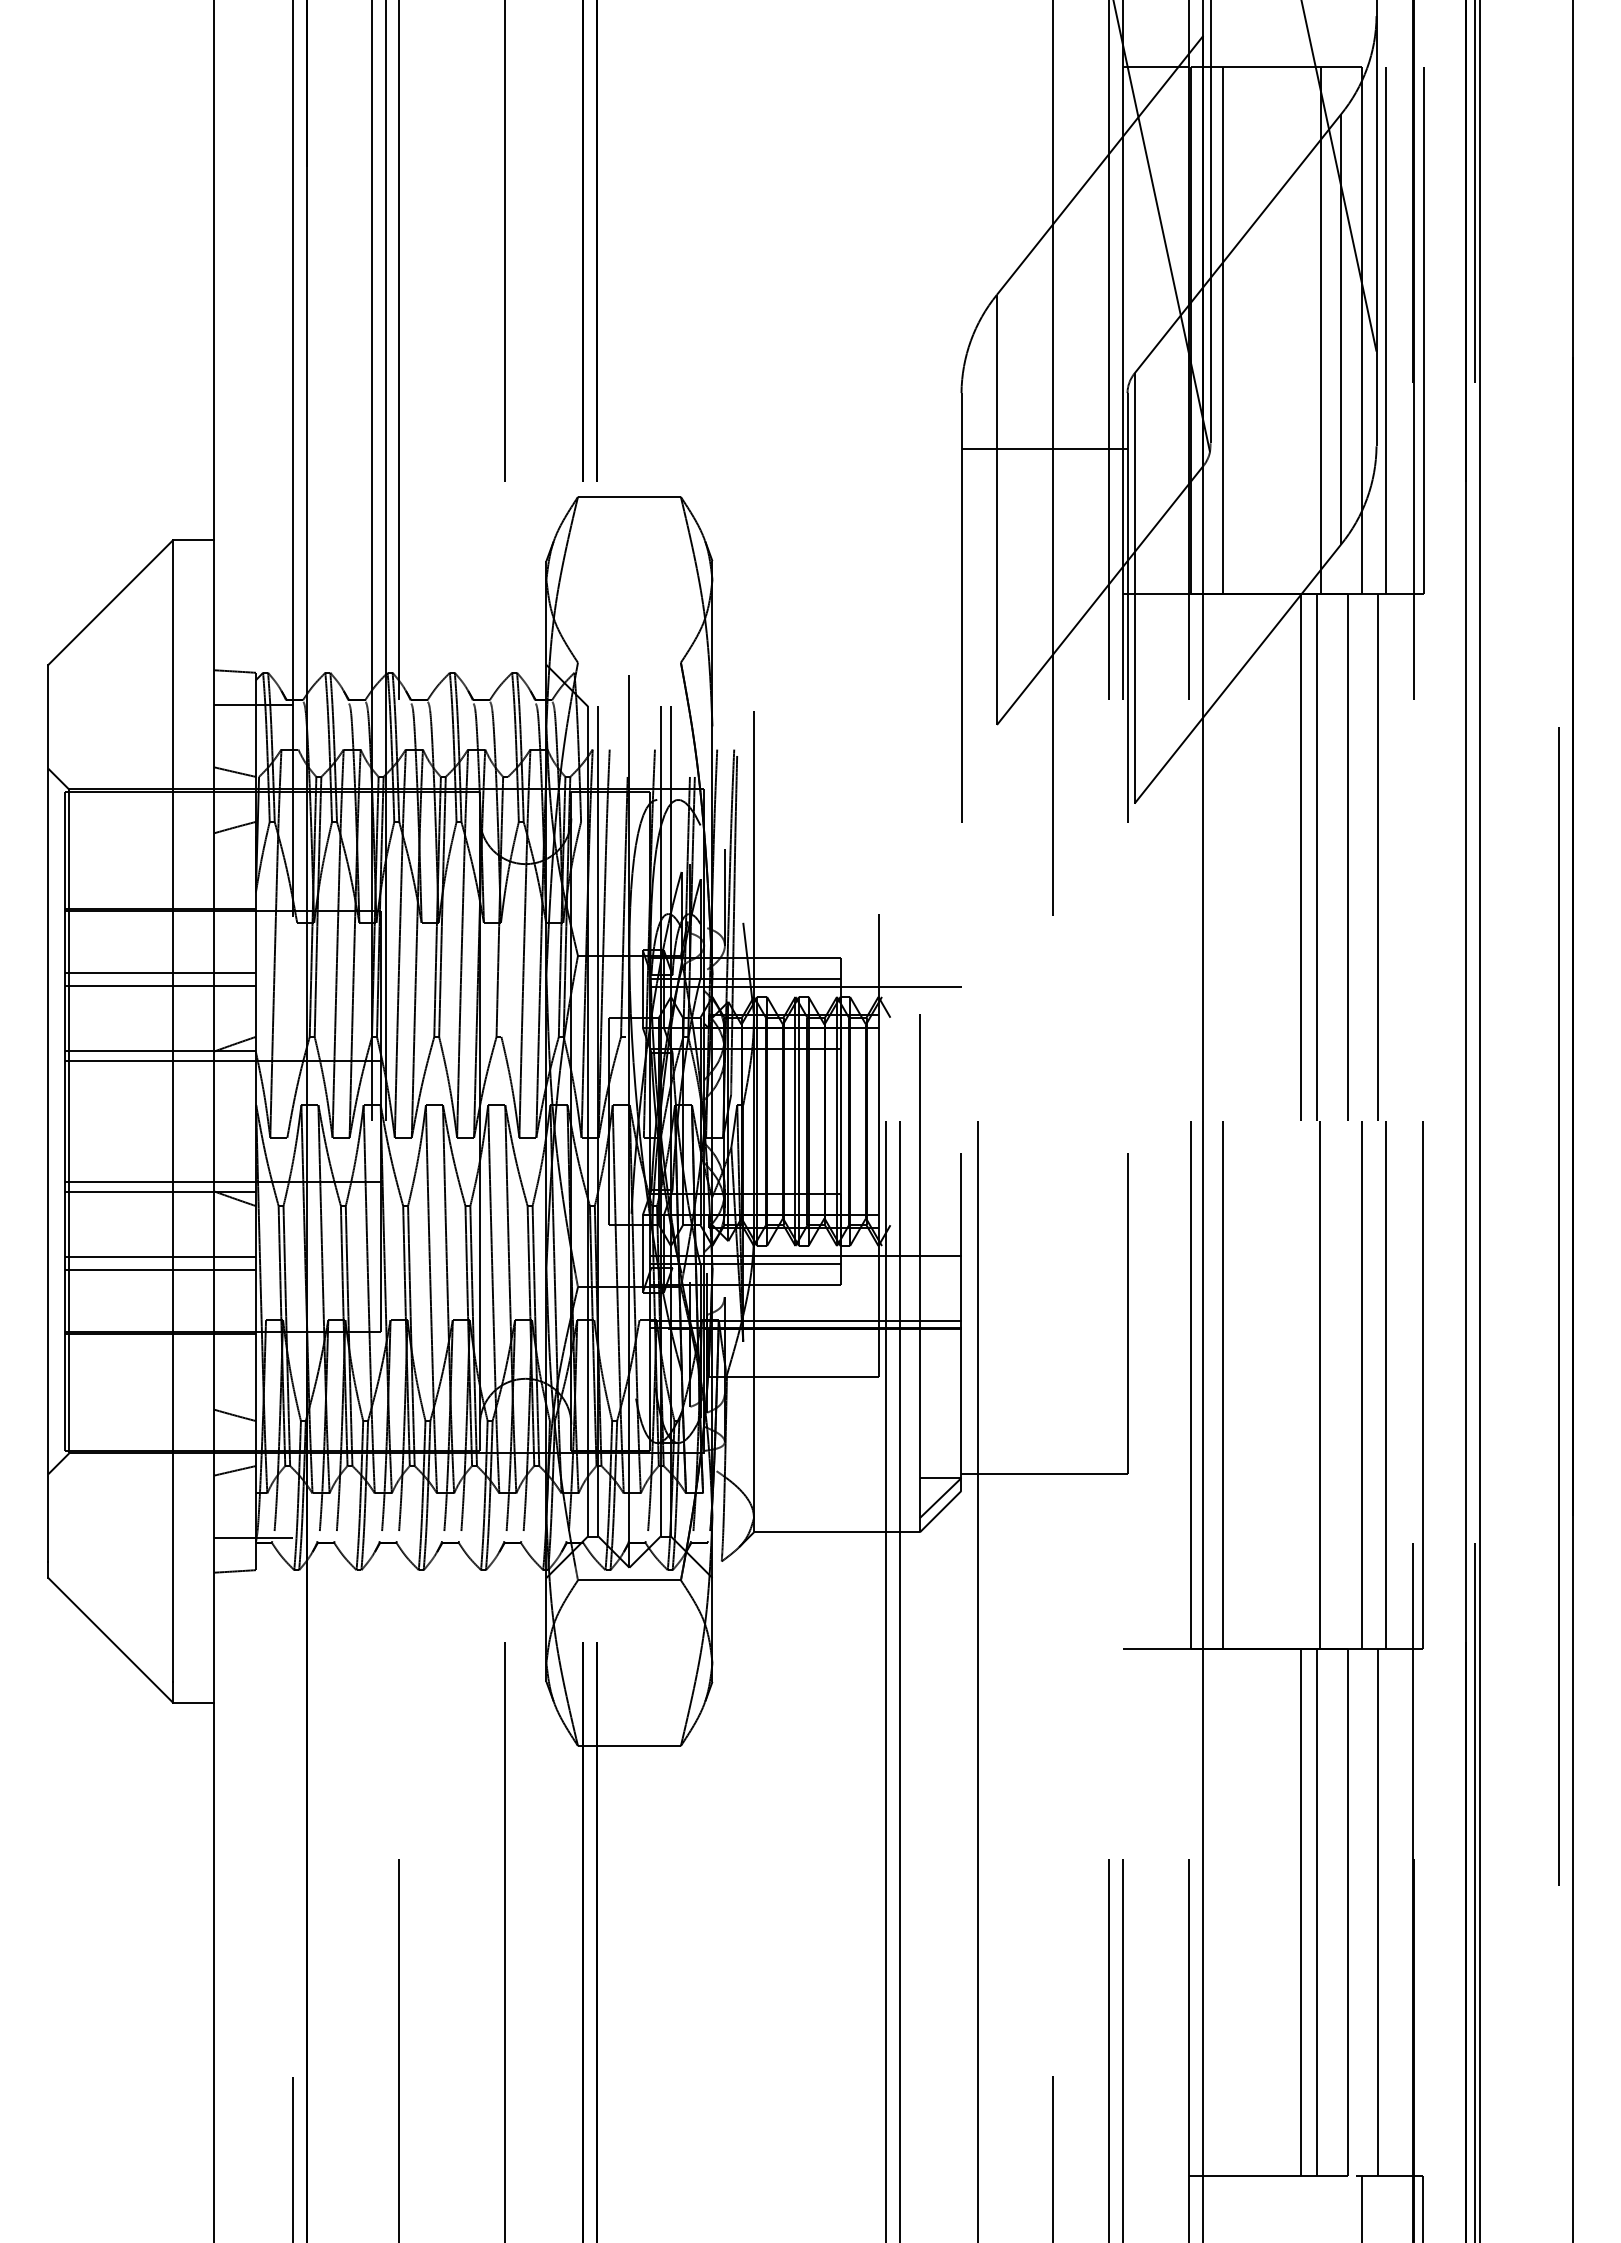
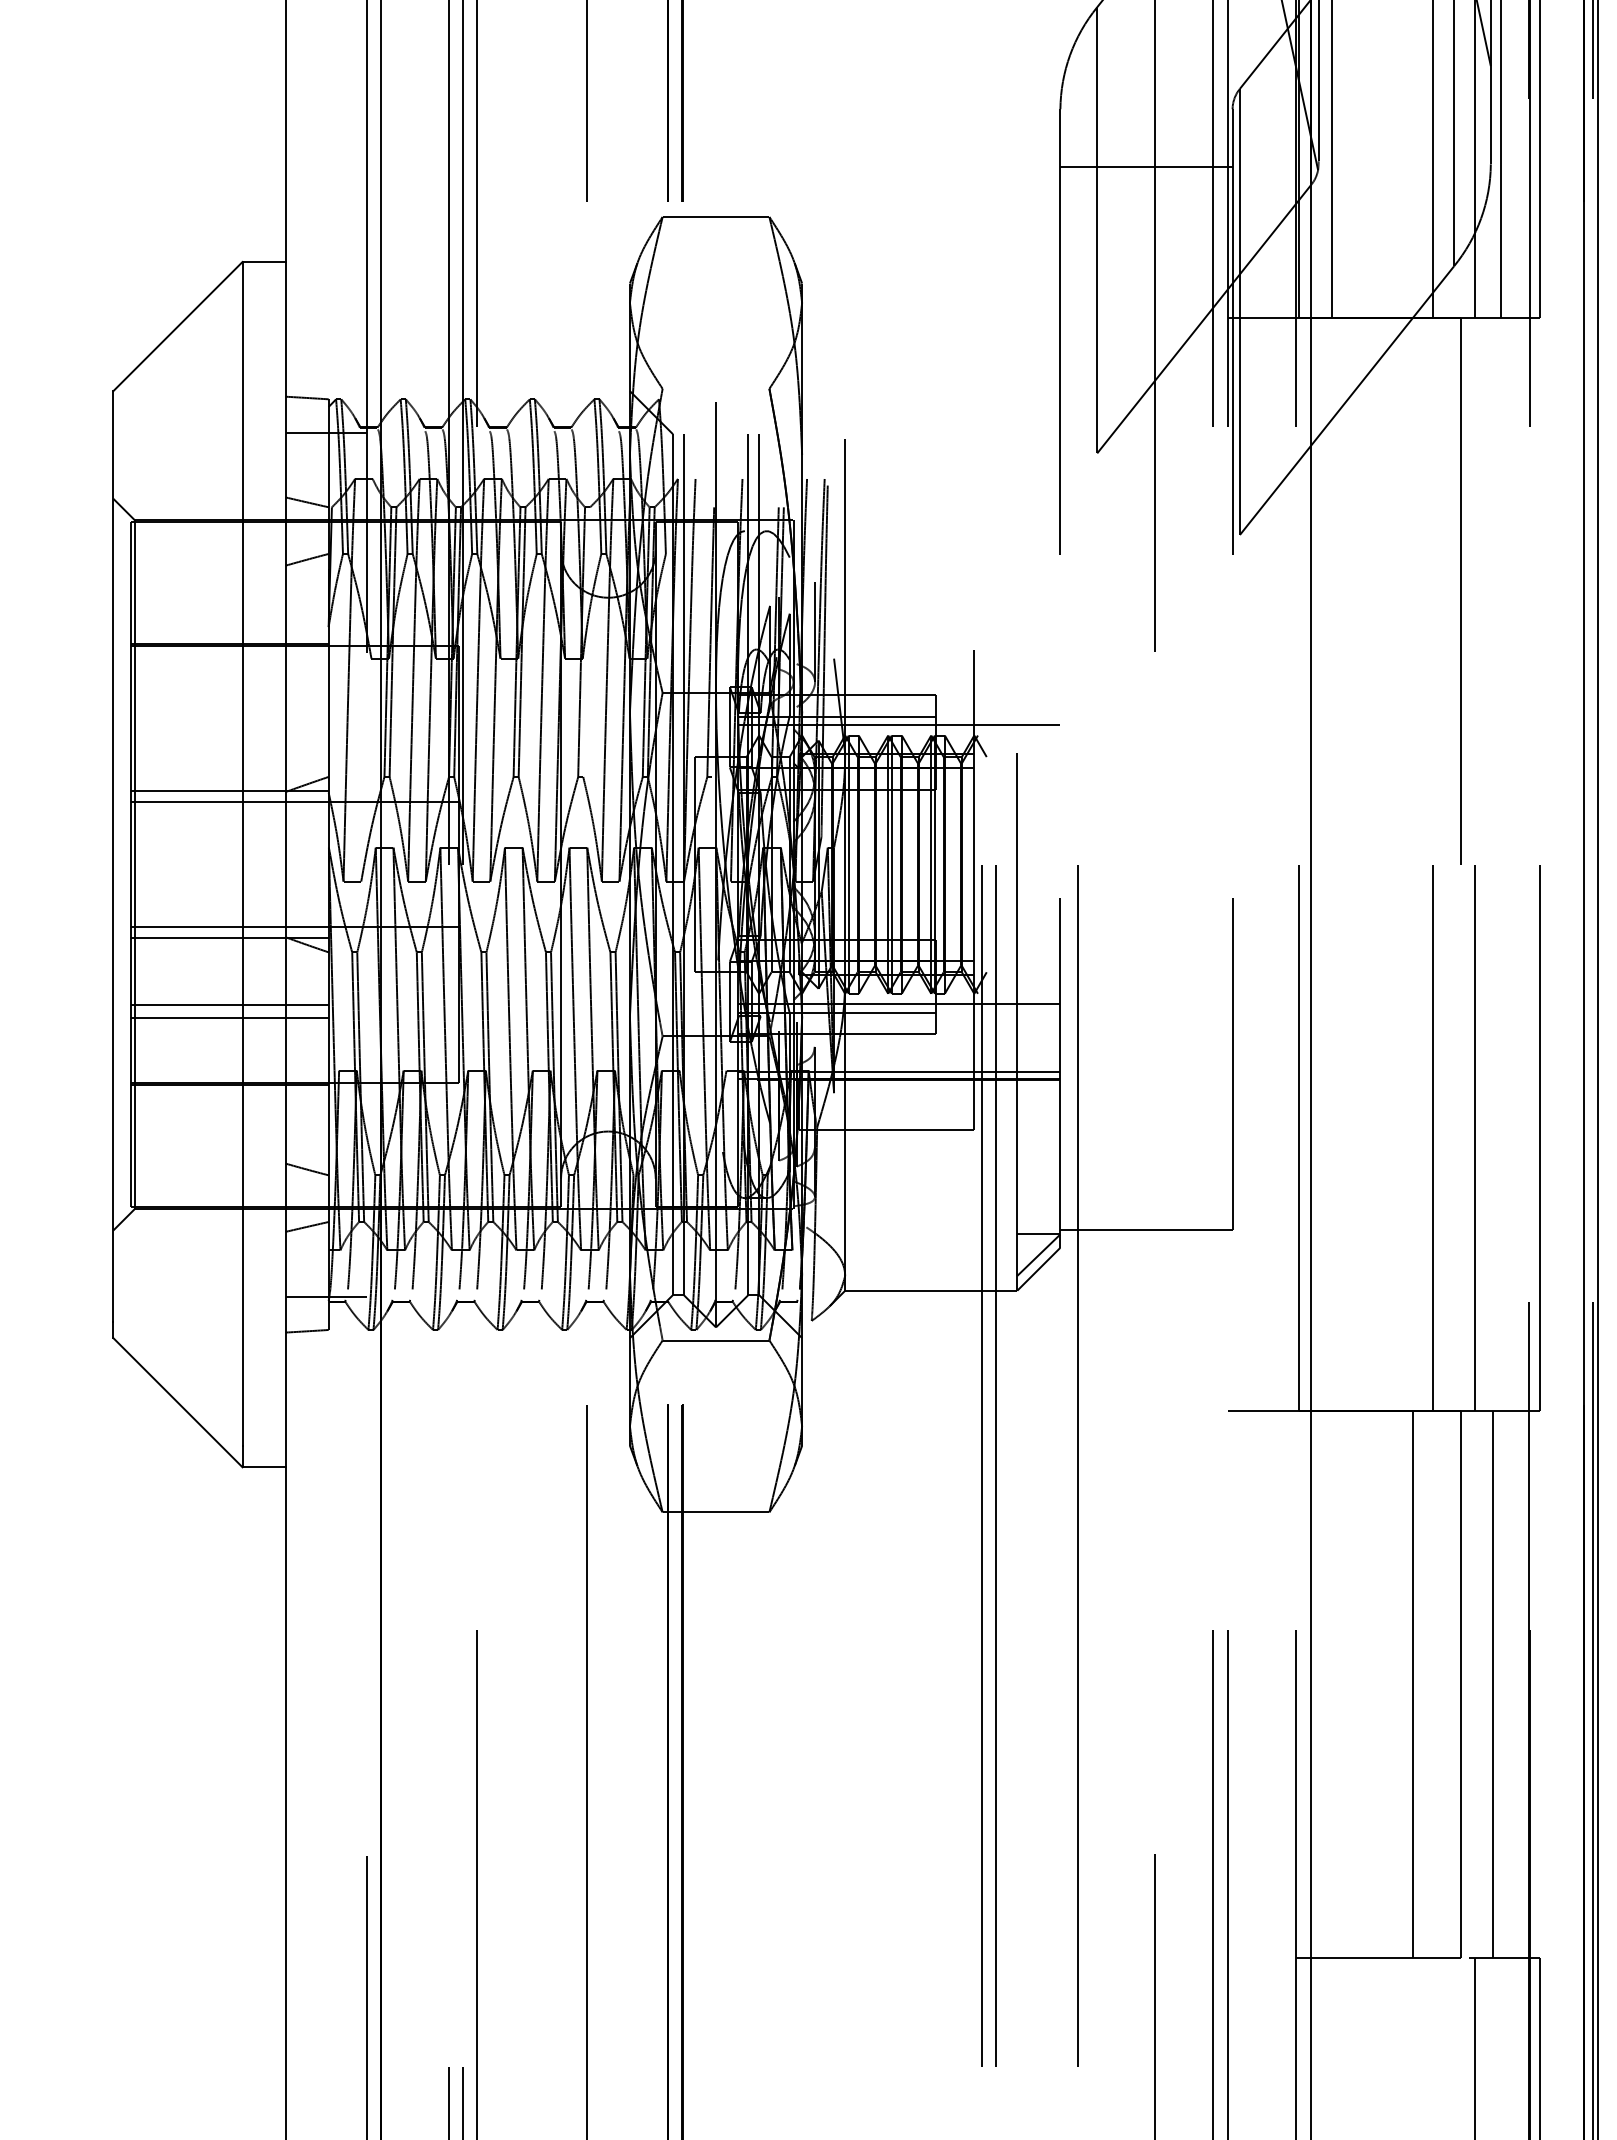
line: (1301, 857) -> (1413, 590), removed
line: (1316, 857) -> (1428, 590), removed
line: (1378, 857) -> (1492, 590), removed
line: (160, 973) -> (229, 711), removed
line: (160, 986) -> (229, 724), removed
line: (1222, 1384) -> (1331, 1137), removed
line: (1386, 1384) -> (1501, 1137), removed
line: (1316, 1911) -> (1428, 1683), removed

